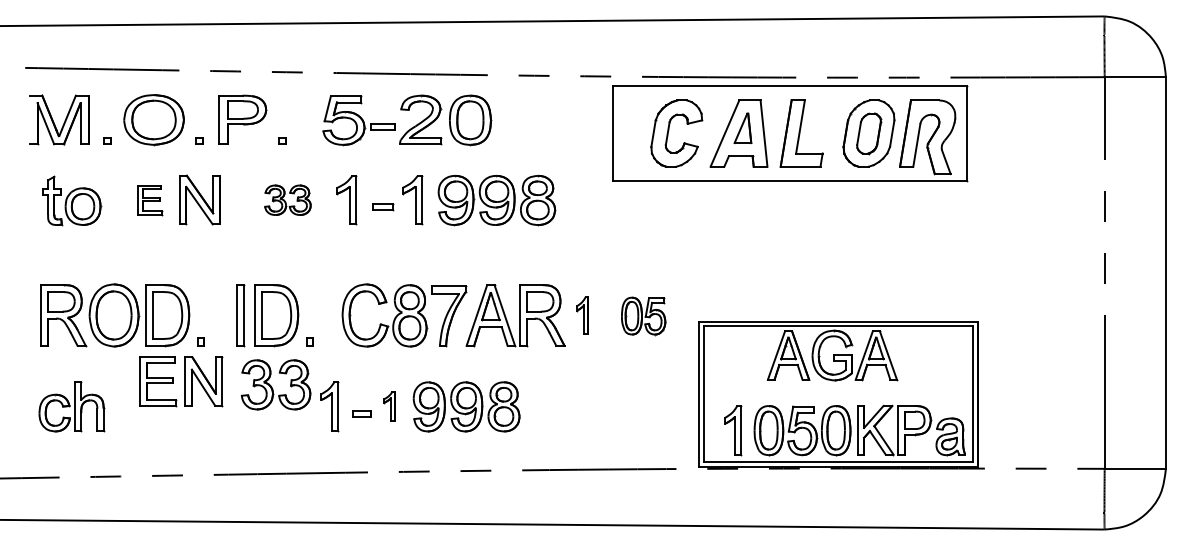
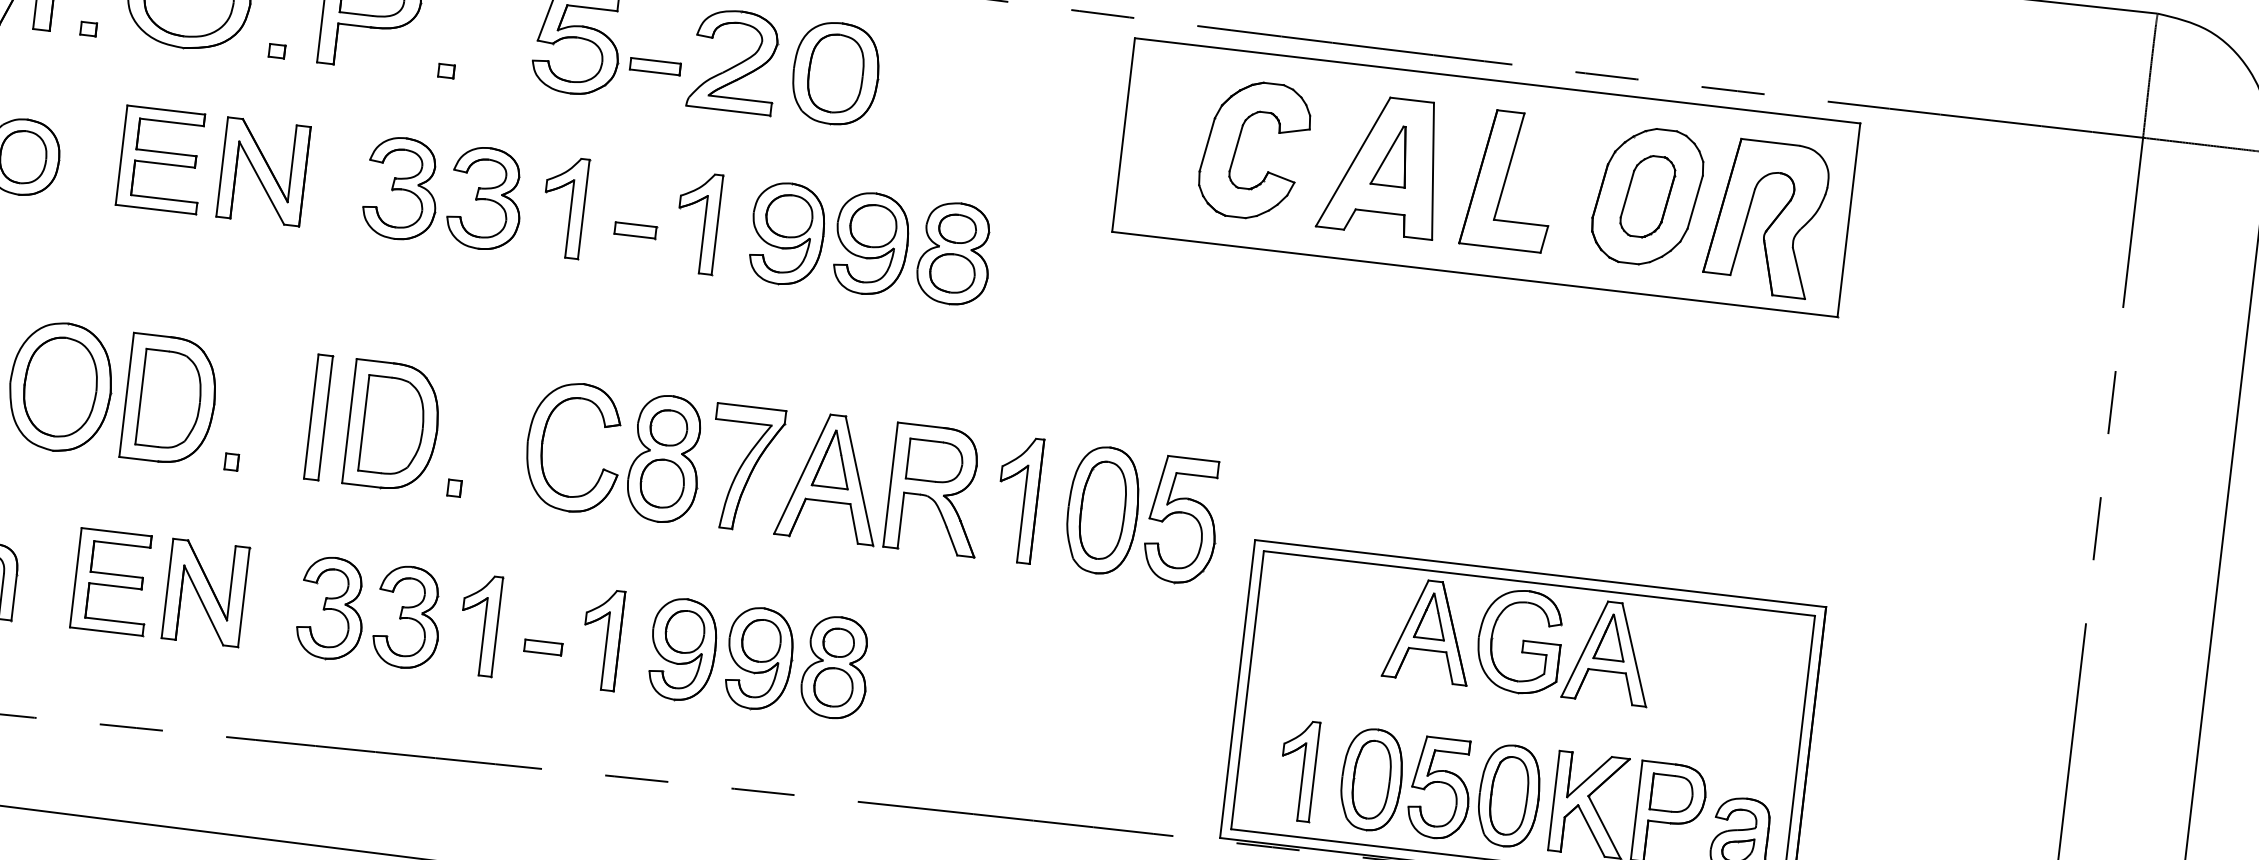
part: (287, 199) -> (442, 191), size x1.67
part: (150, 200) -> (162, 160), size x1.67
part: (582, 315) -> (1018, 499), size x1.67
part: (643, 316) -> (1142, 516), size x1.67
part: (181, 381) -> (160, 587), moved
part: (275, 384) -> (368, 611), moved
part: (389, 406) -> (601, 639), size x1.67

